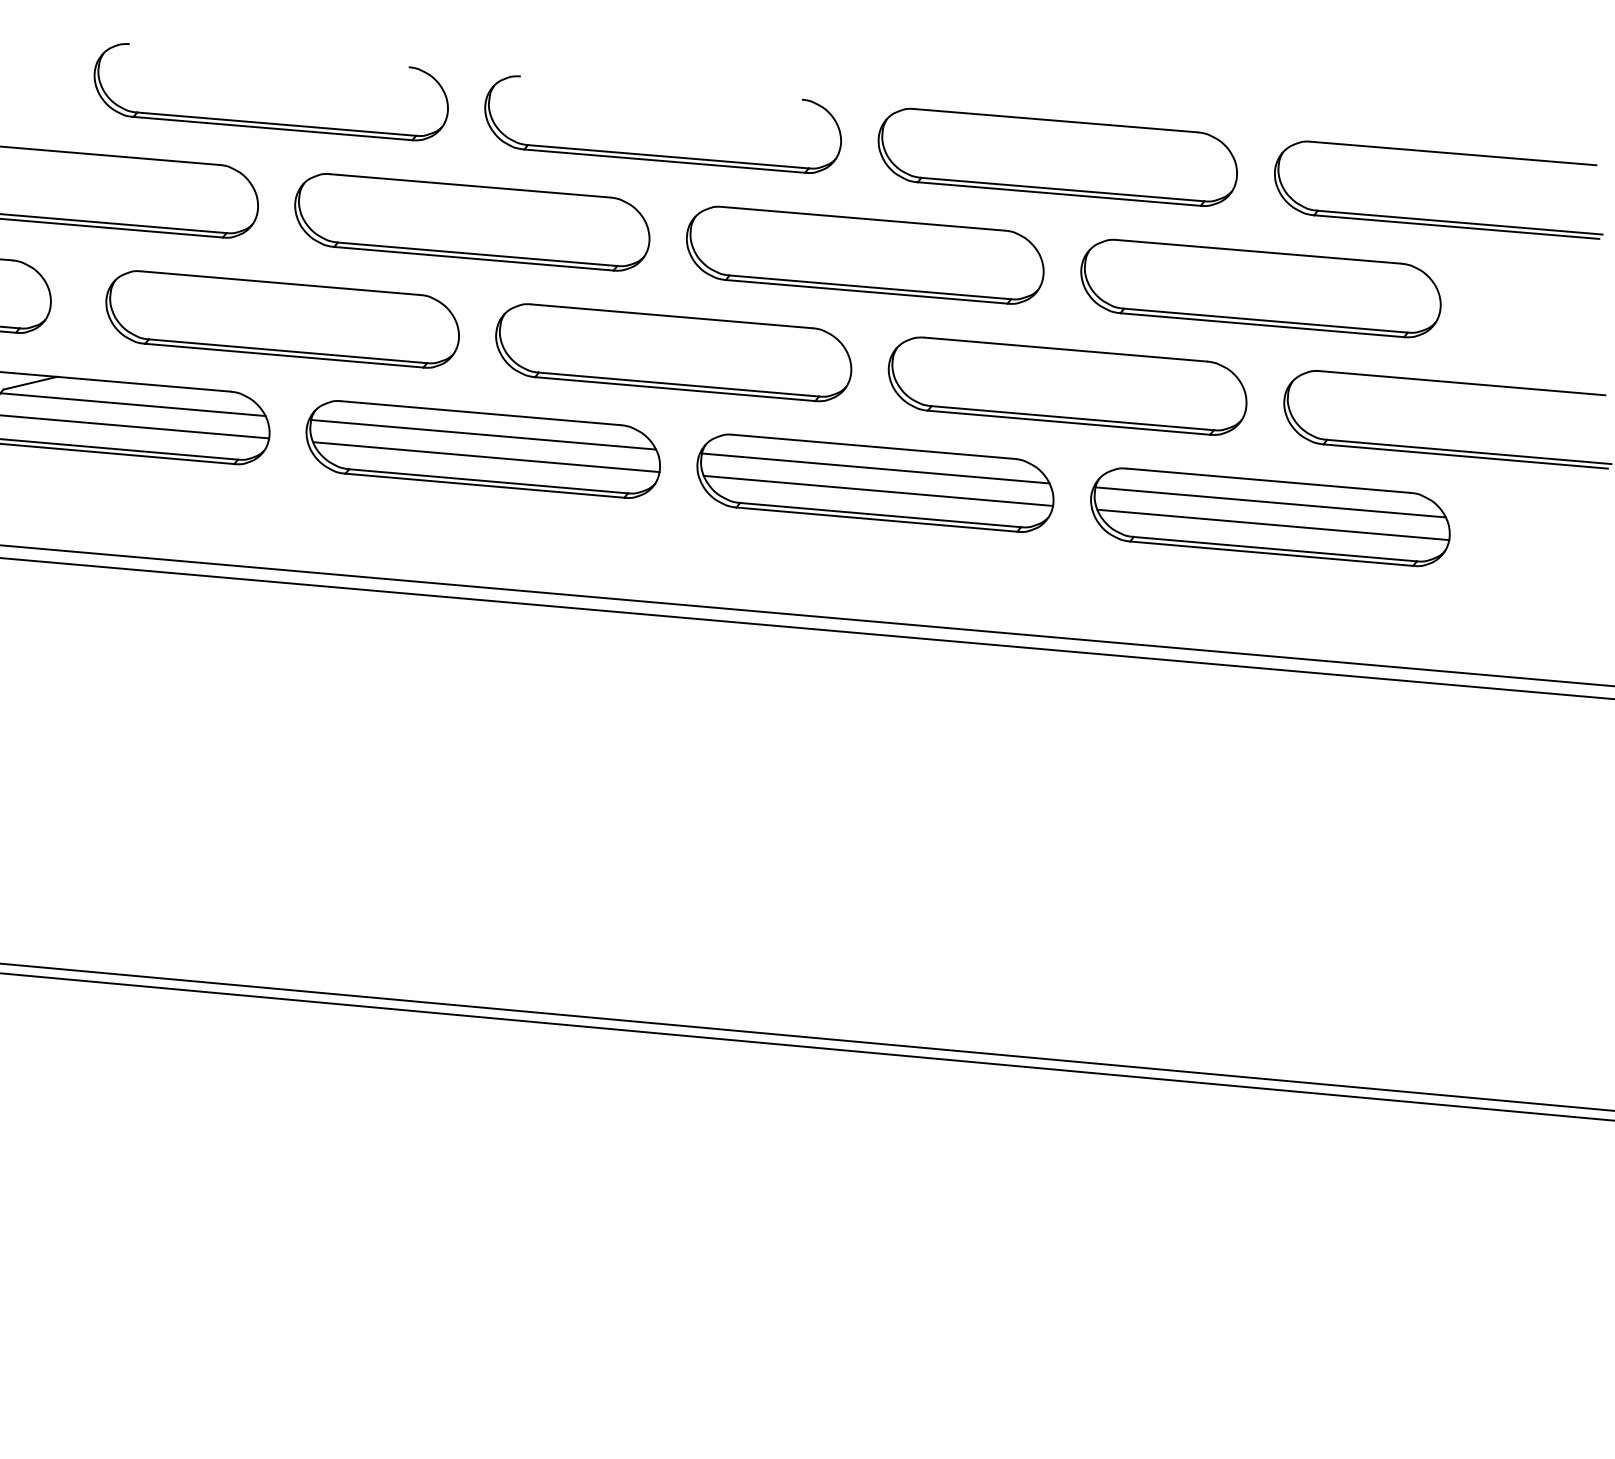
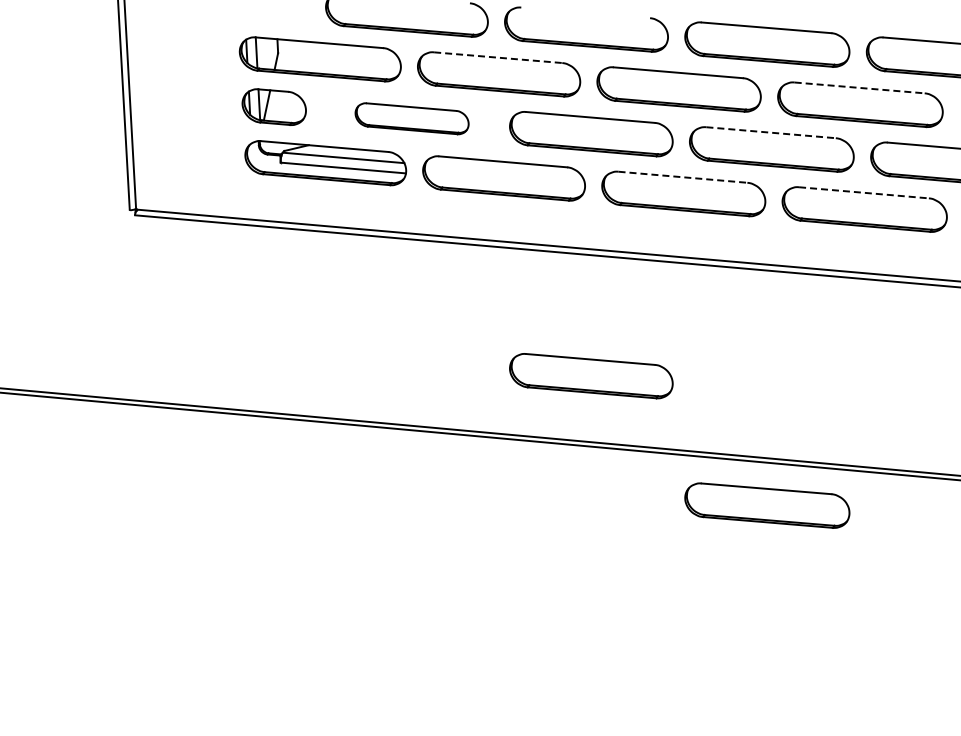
line: (471, 185) -> (498, 57), solid -> dashed
line: (1261, 250) -> (860, 87), solid -> dashed
part: (281, 318) -> (411, 118), size x0.7
line: (1066, 349) -> (771, 132), solid -> dashed
line: (484, 434) -> (504, 171), removed
line: (872, 447) -> (682, 177), solid -> dashed
line: (486, 456) -> (505, 181), removed
line: (874, 469) -> (683, 187), removed
line: (1269, 480) -> (864, 192), solid -> dashed
line: (879, 490) -> (685, 197), removed
line: (1269, 501) -> (864, 202), removed
line: (1272, 525) -> (865, 213), removed
part: (674, 881) -> (591, 376), added
part: (1058, 1163) -> (767, 505), added

